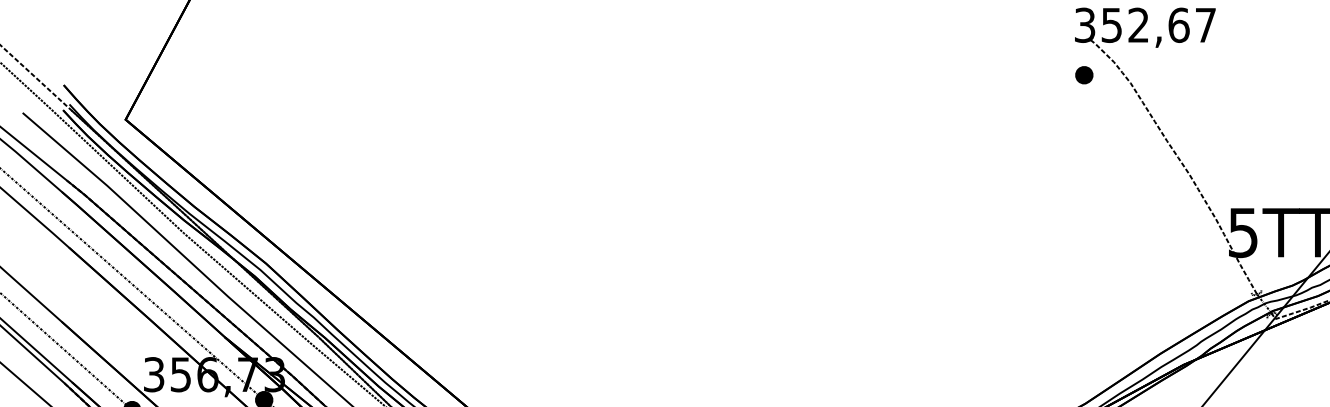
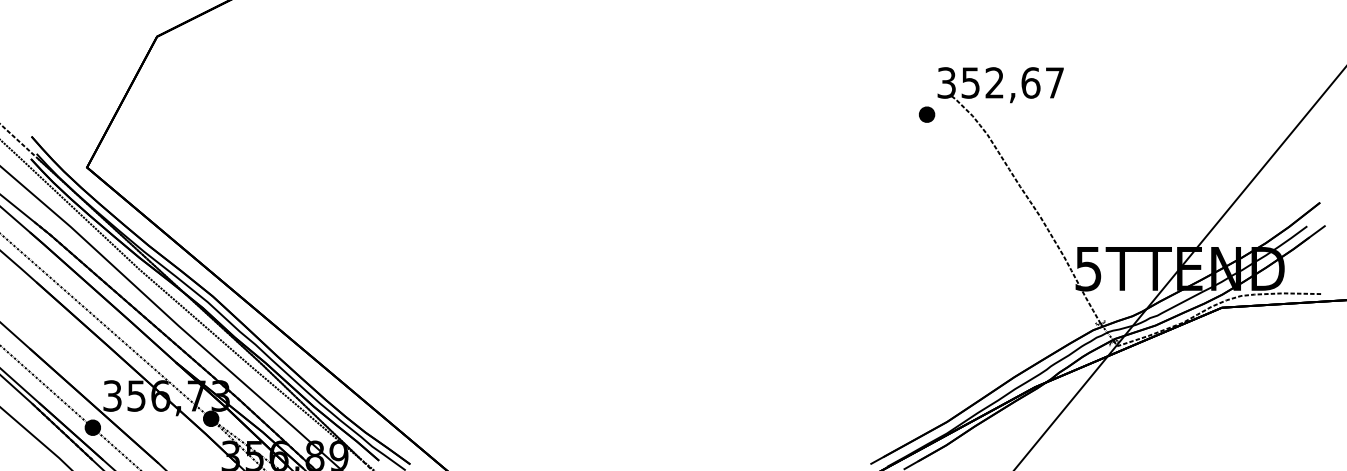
part: (1084, 75) -> (927, 114), moved

